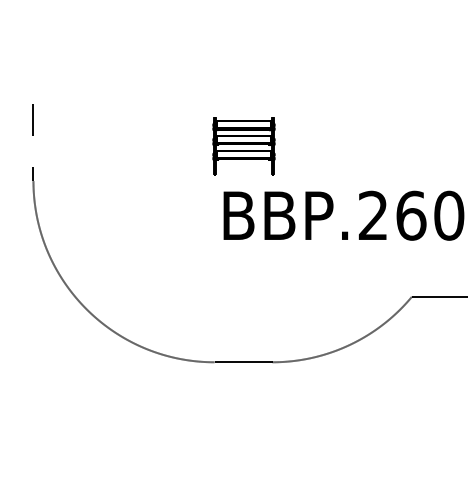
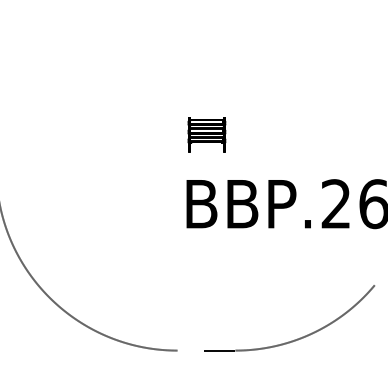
part: (243, 146) -> (206, 134), size x0.6

